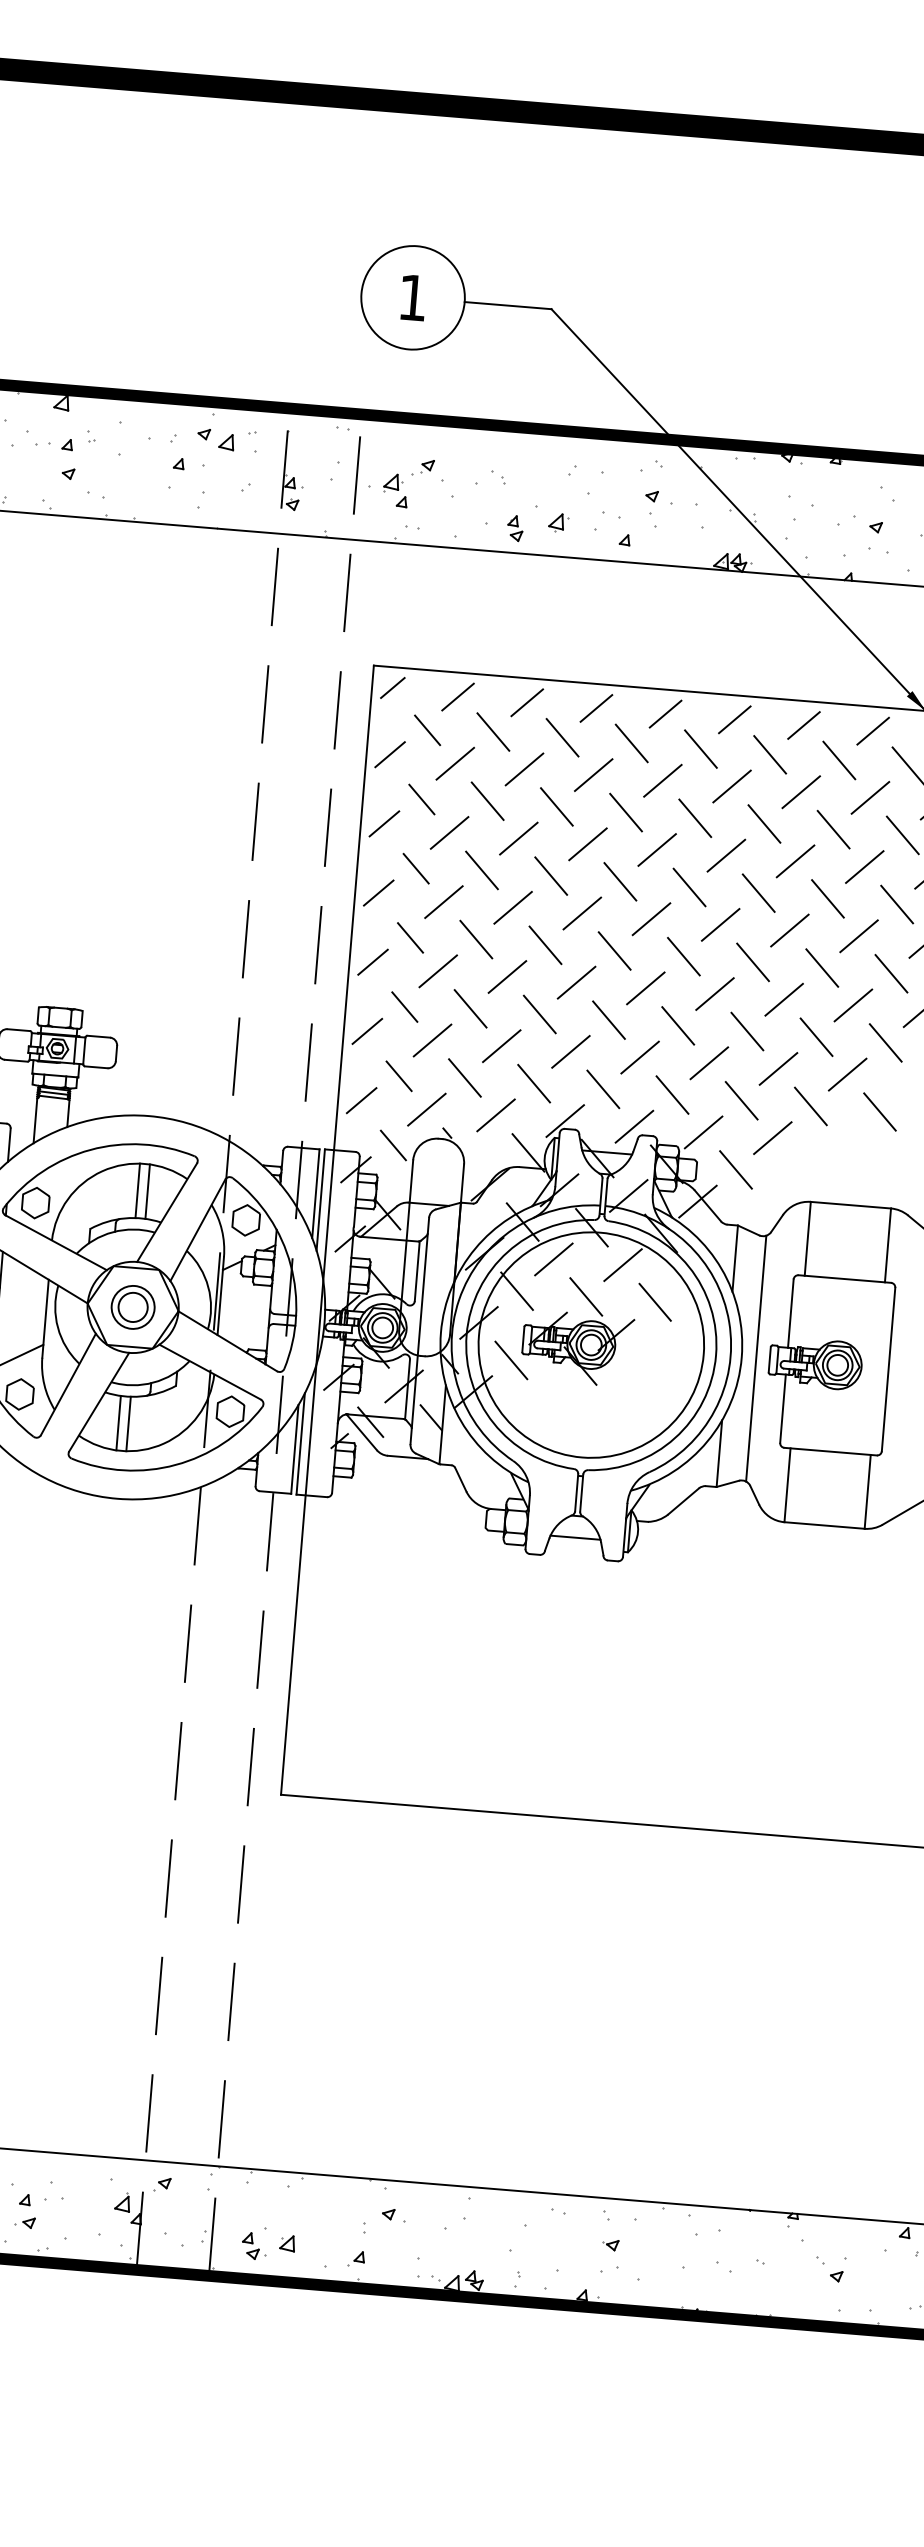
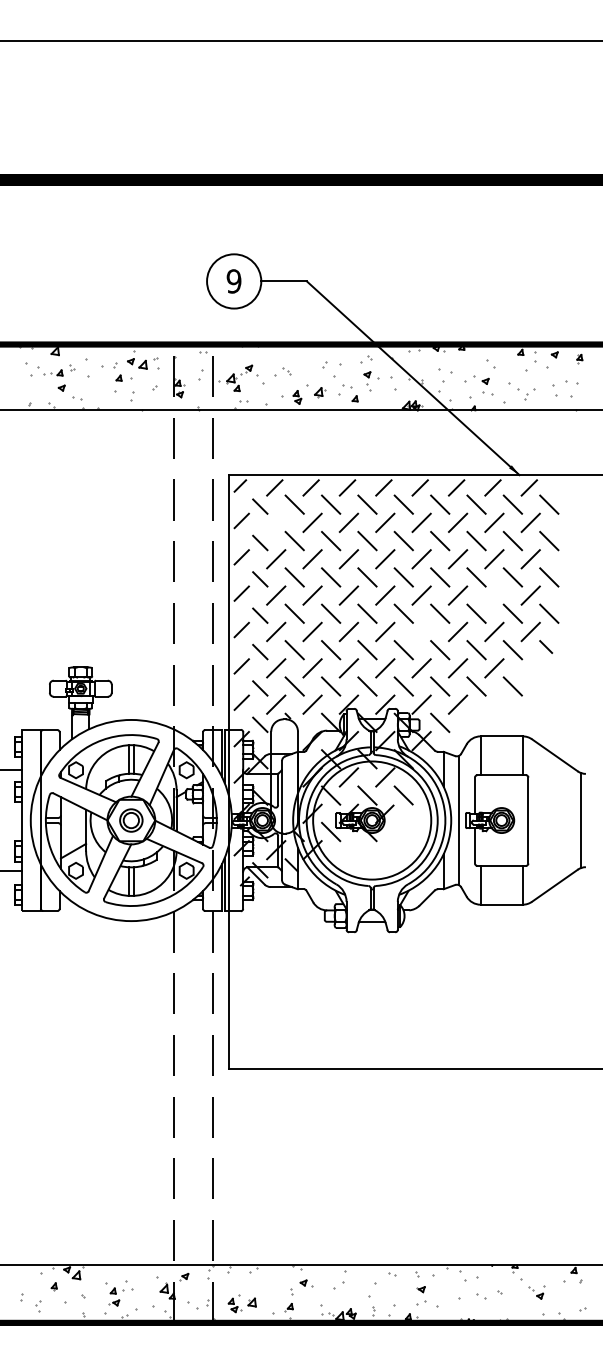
text: (411, 297) -> (233, 281), 1 -> 9
line: (455, 763) -> (276, 522), removed
line: (859, 936) -> (494, 595), removed
line: (714, 993) -> (421, 631), removed

